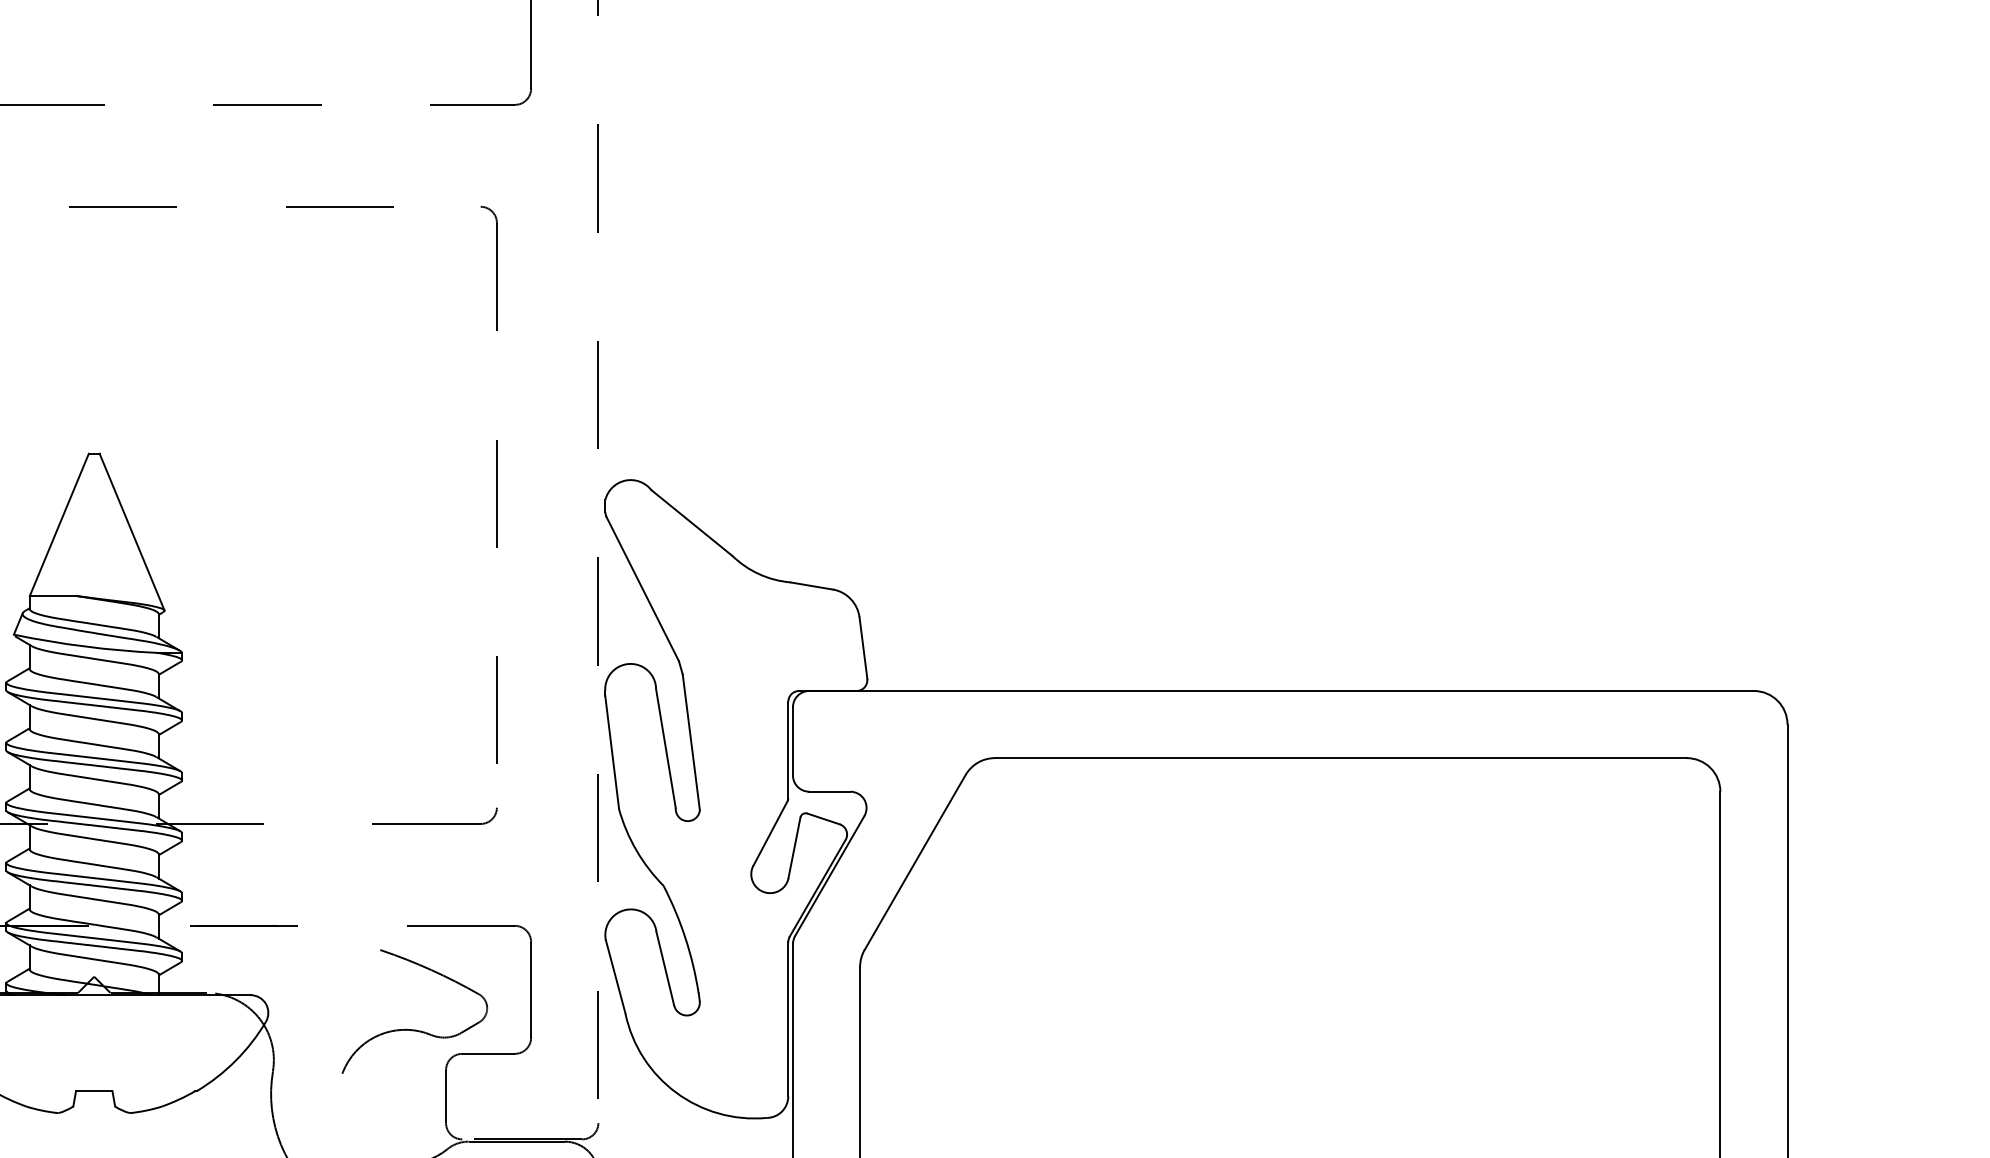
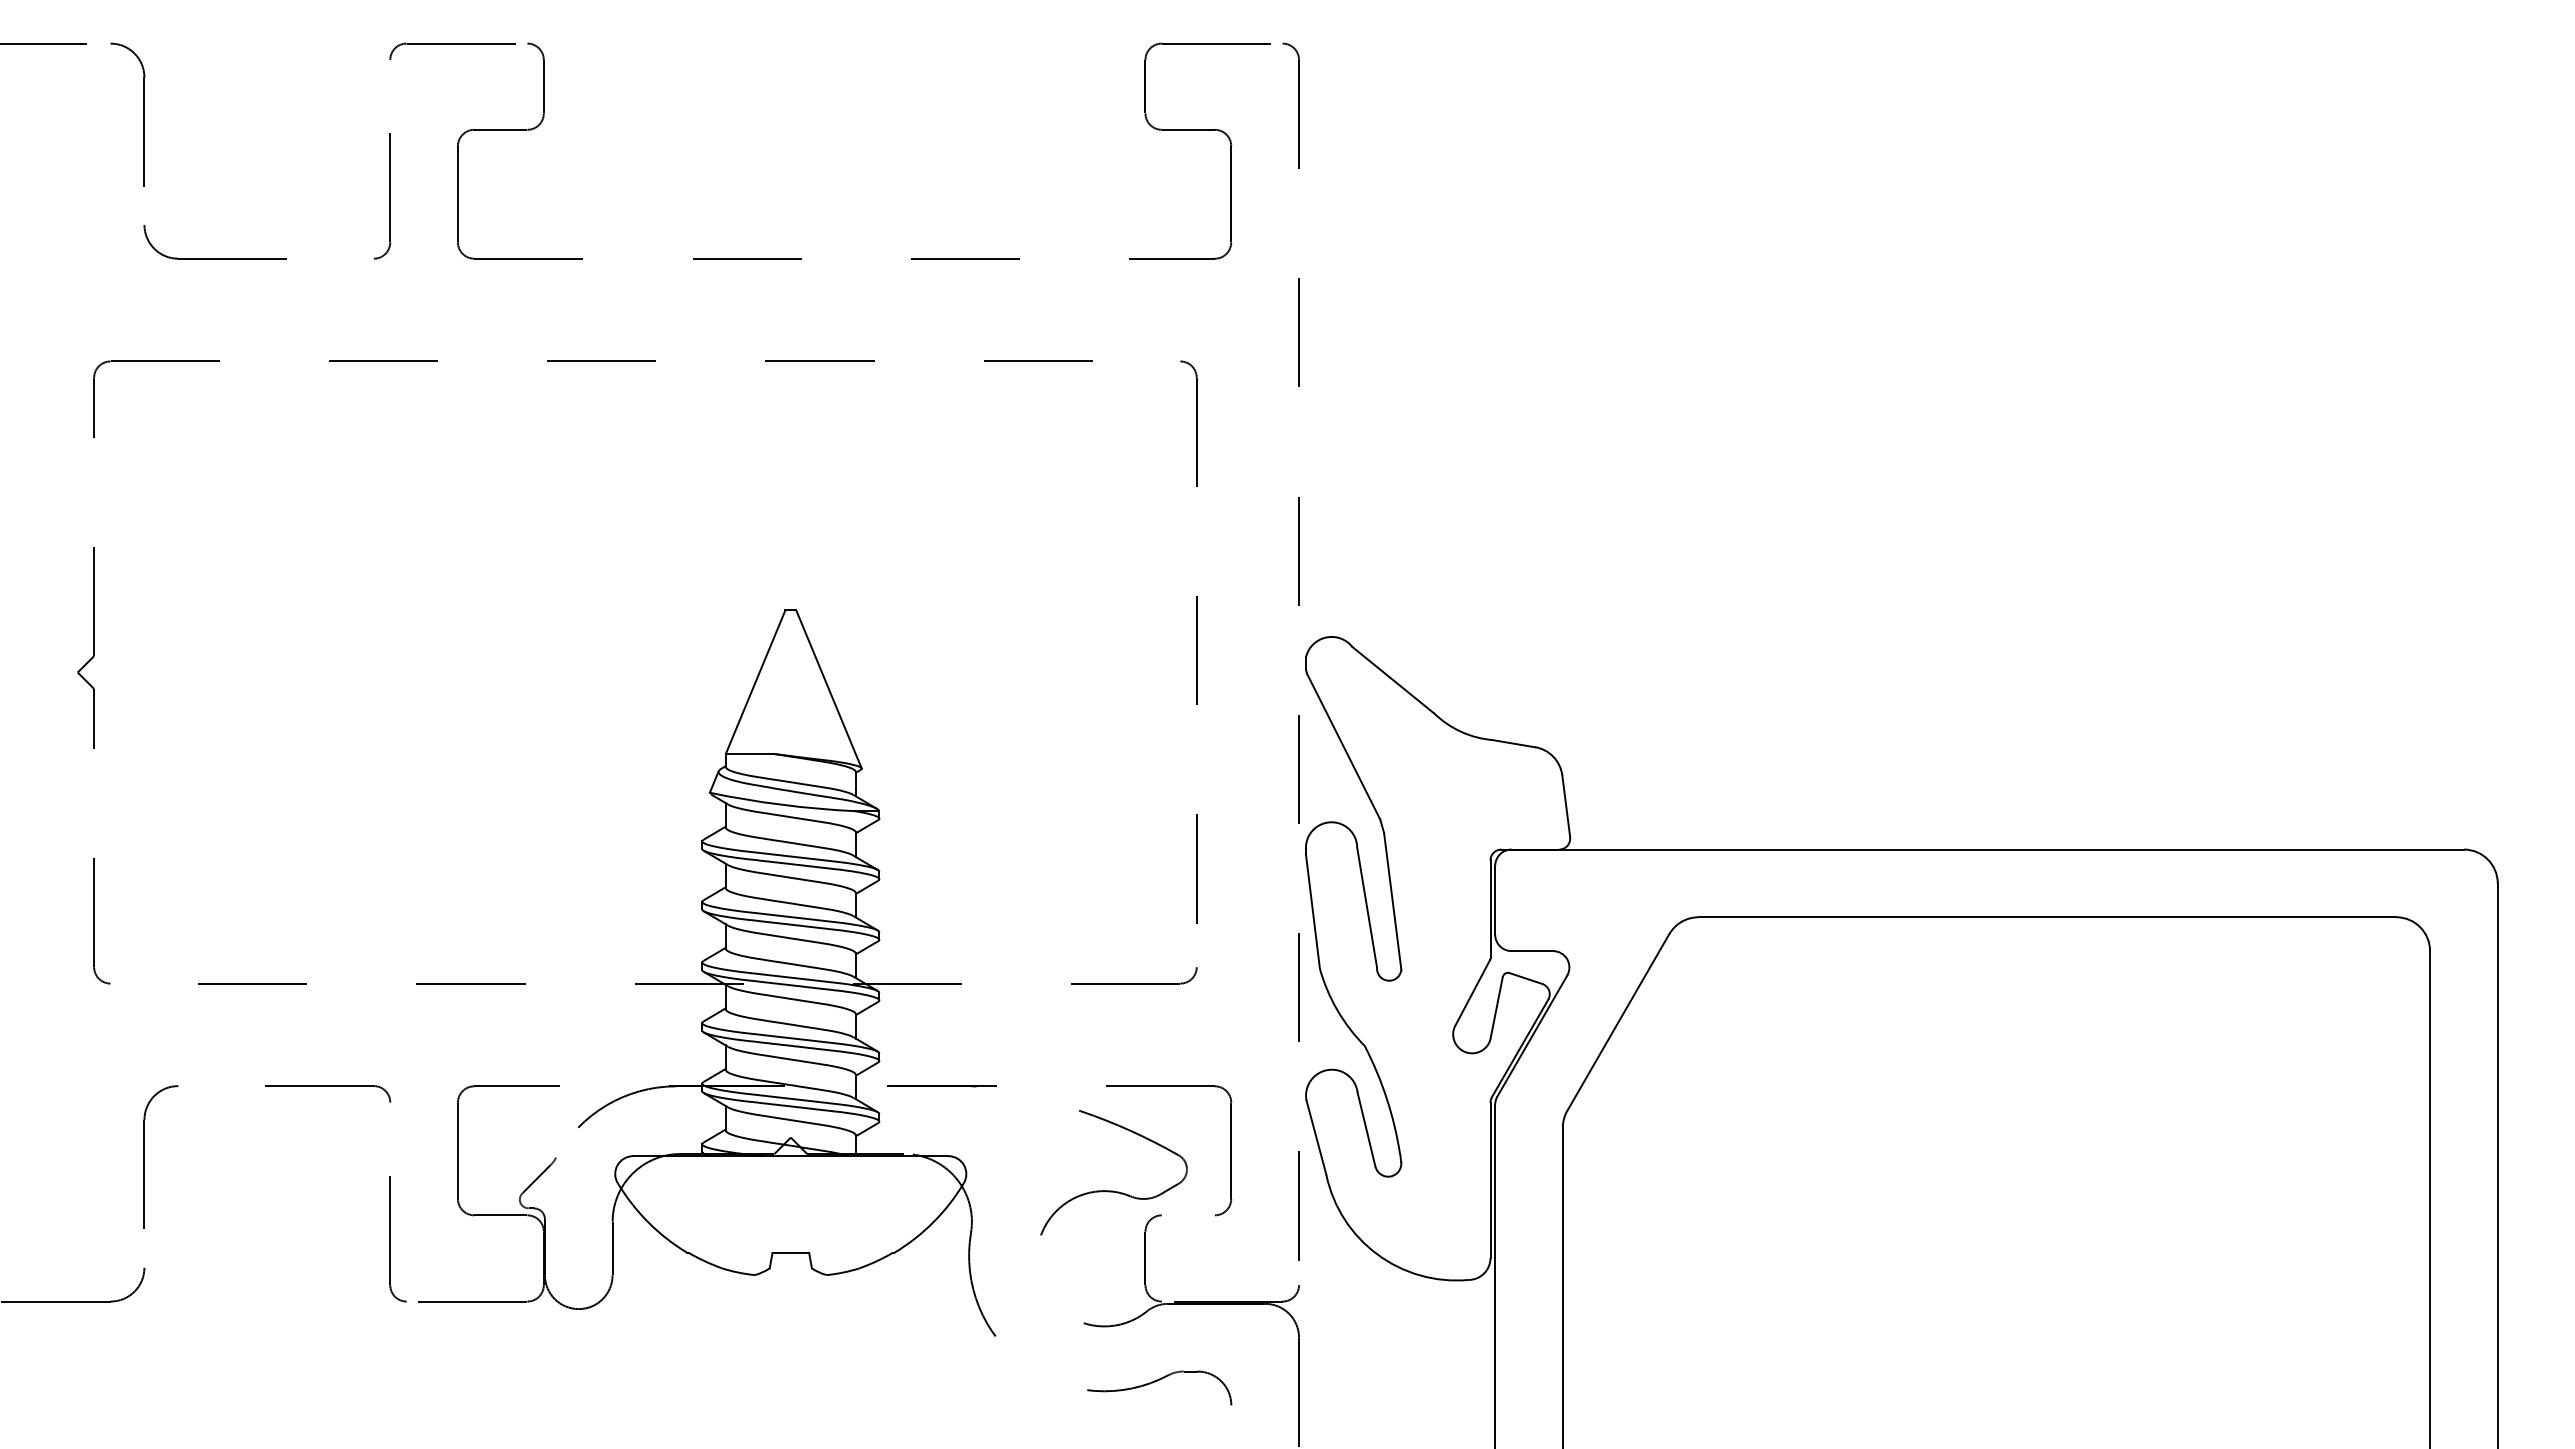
line: (487, 1054) -> (1187, 1215), removed

